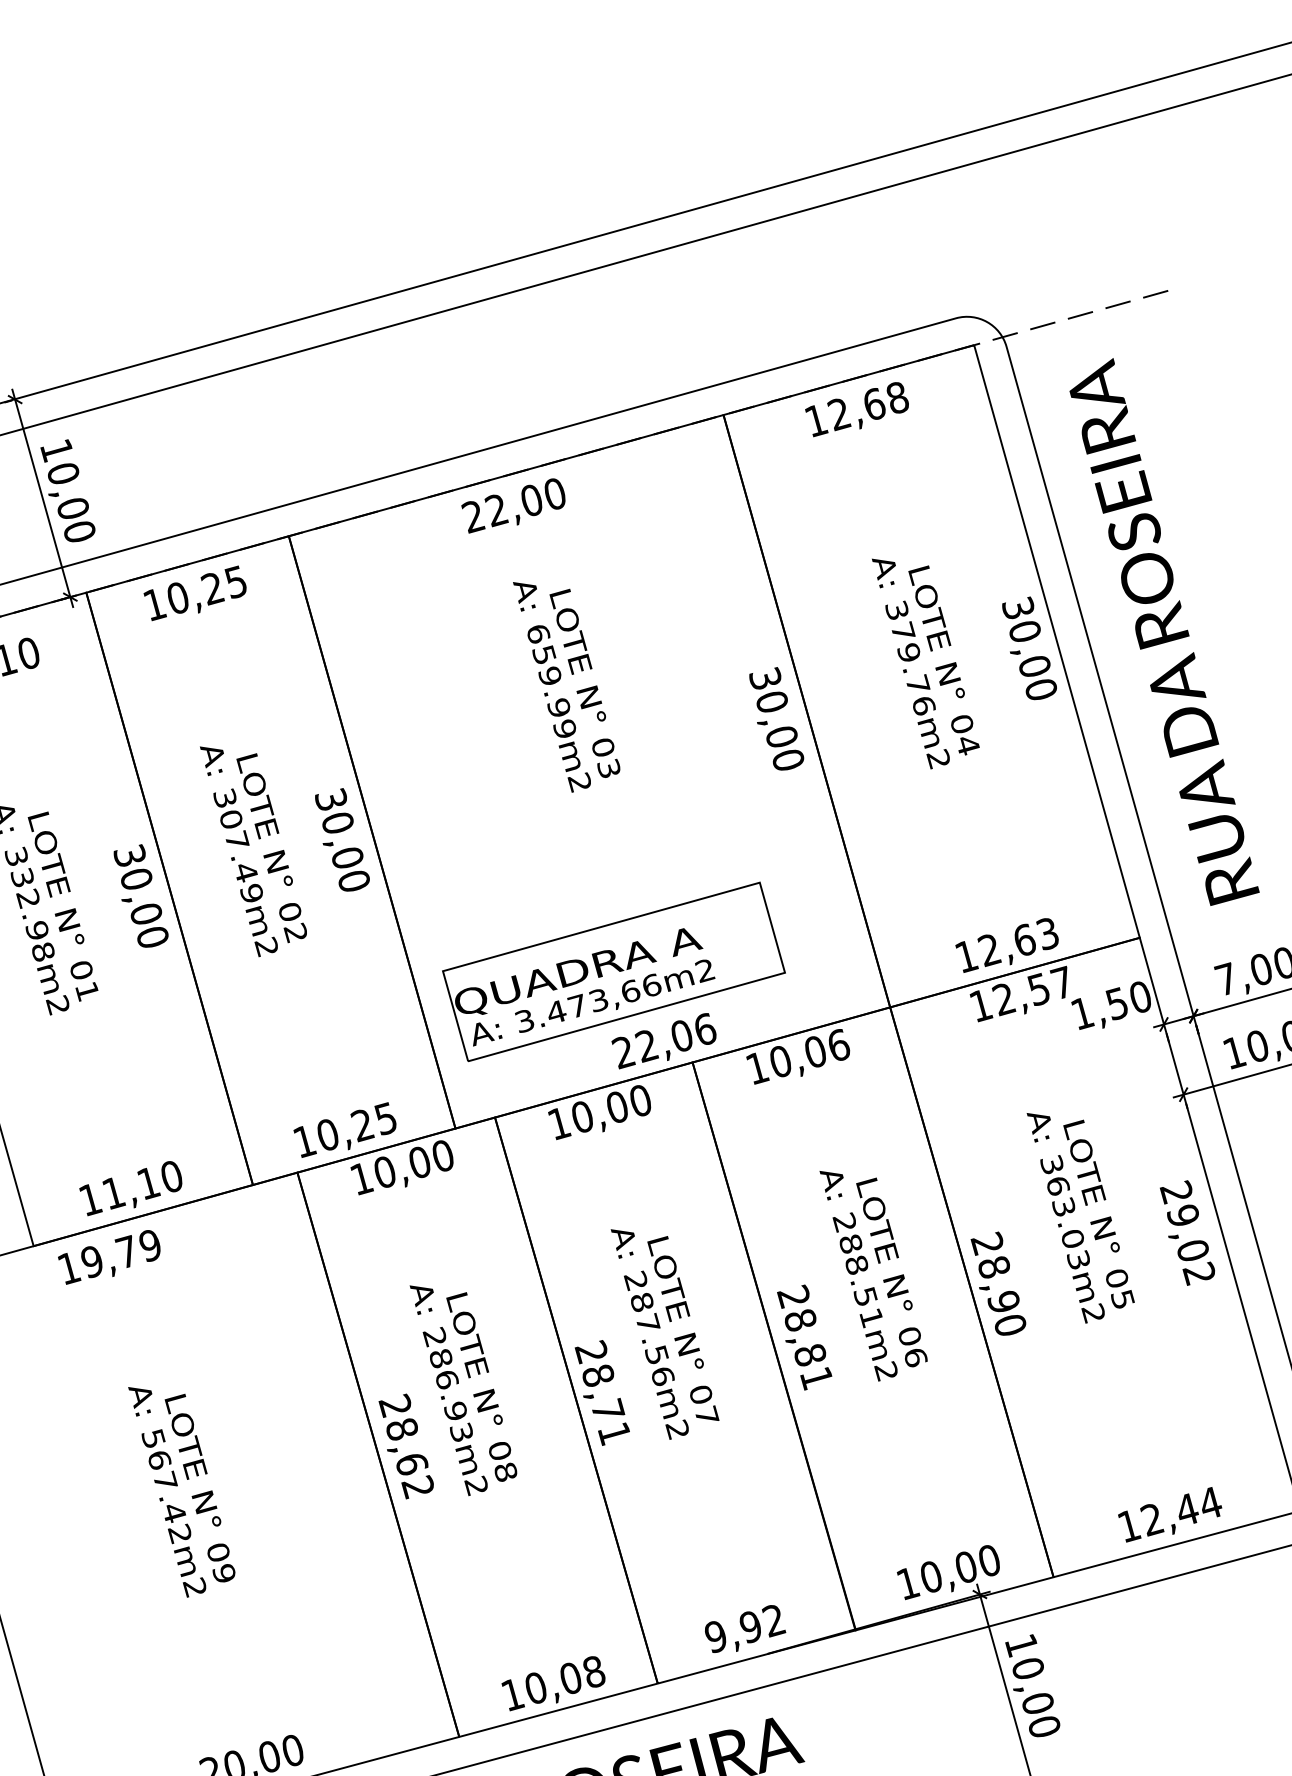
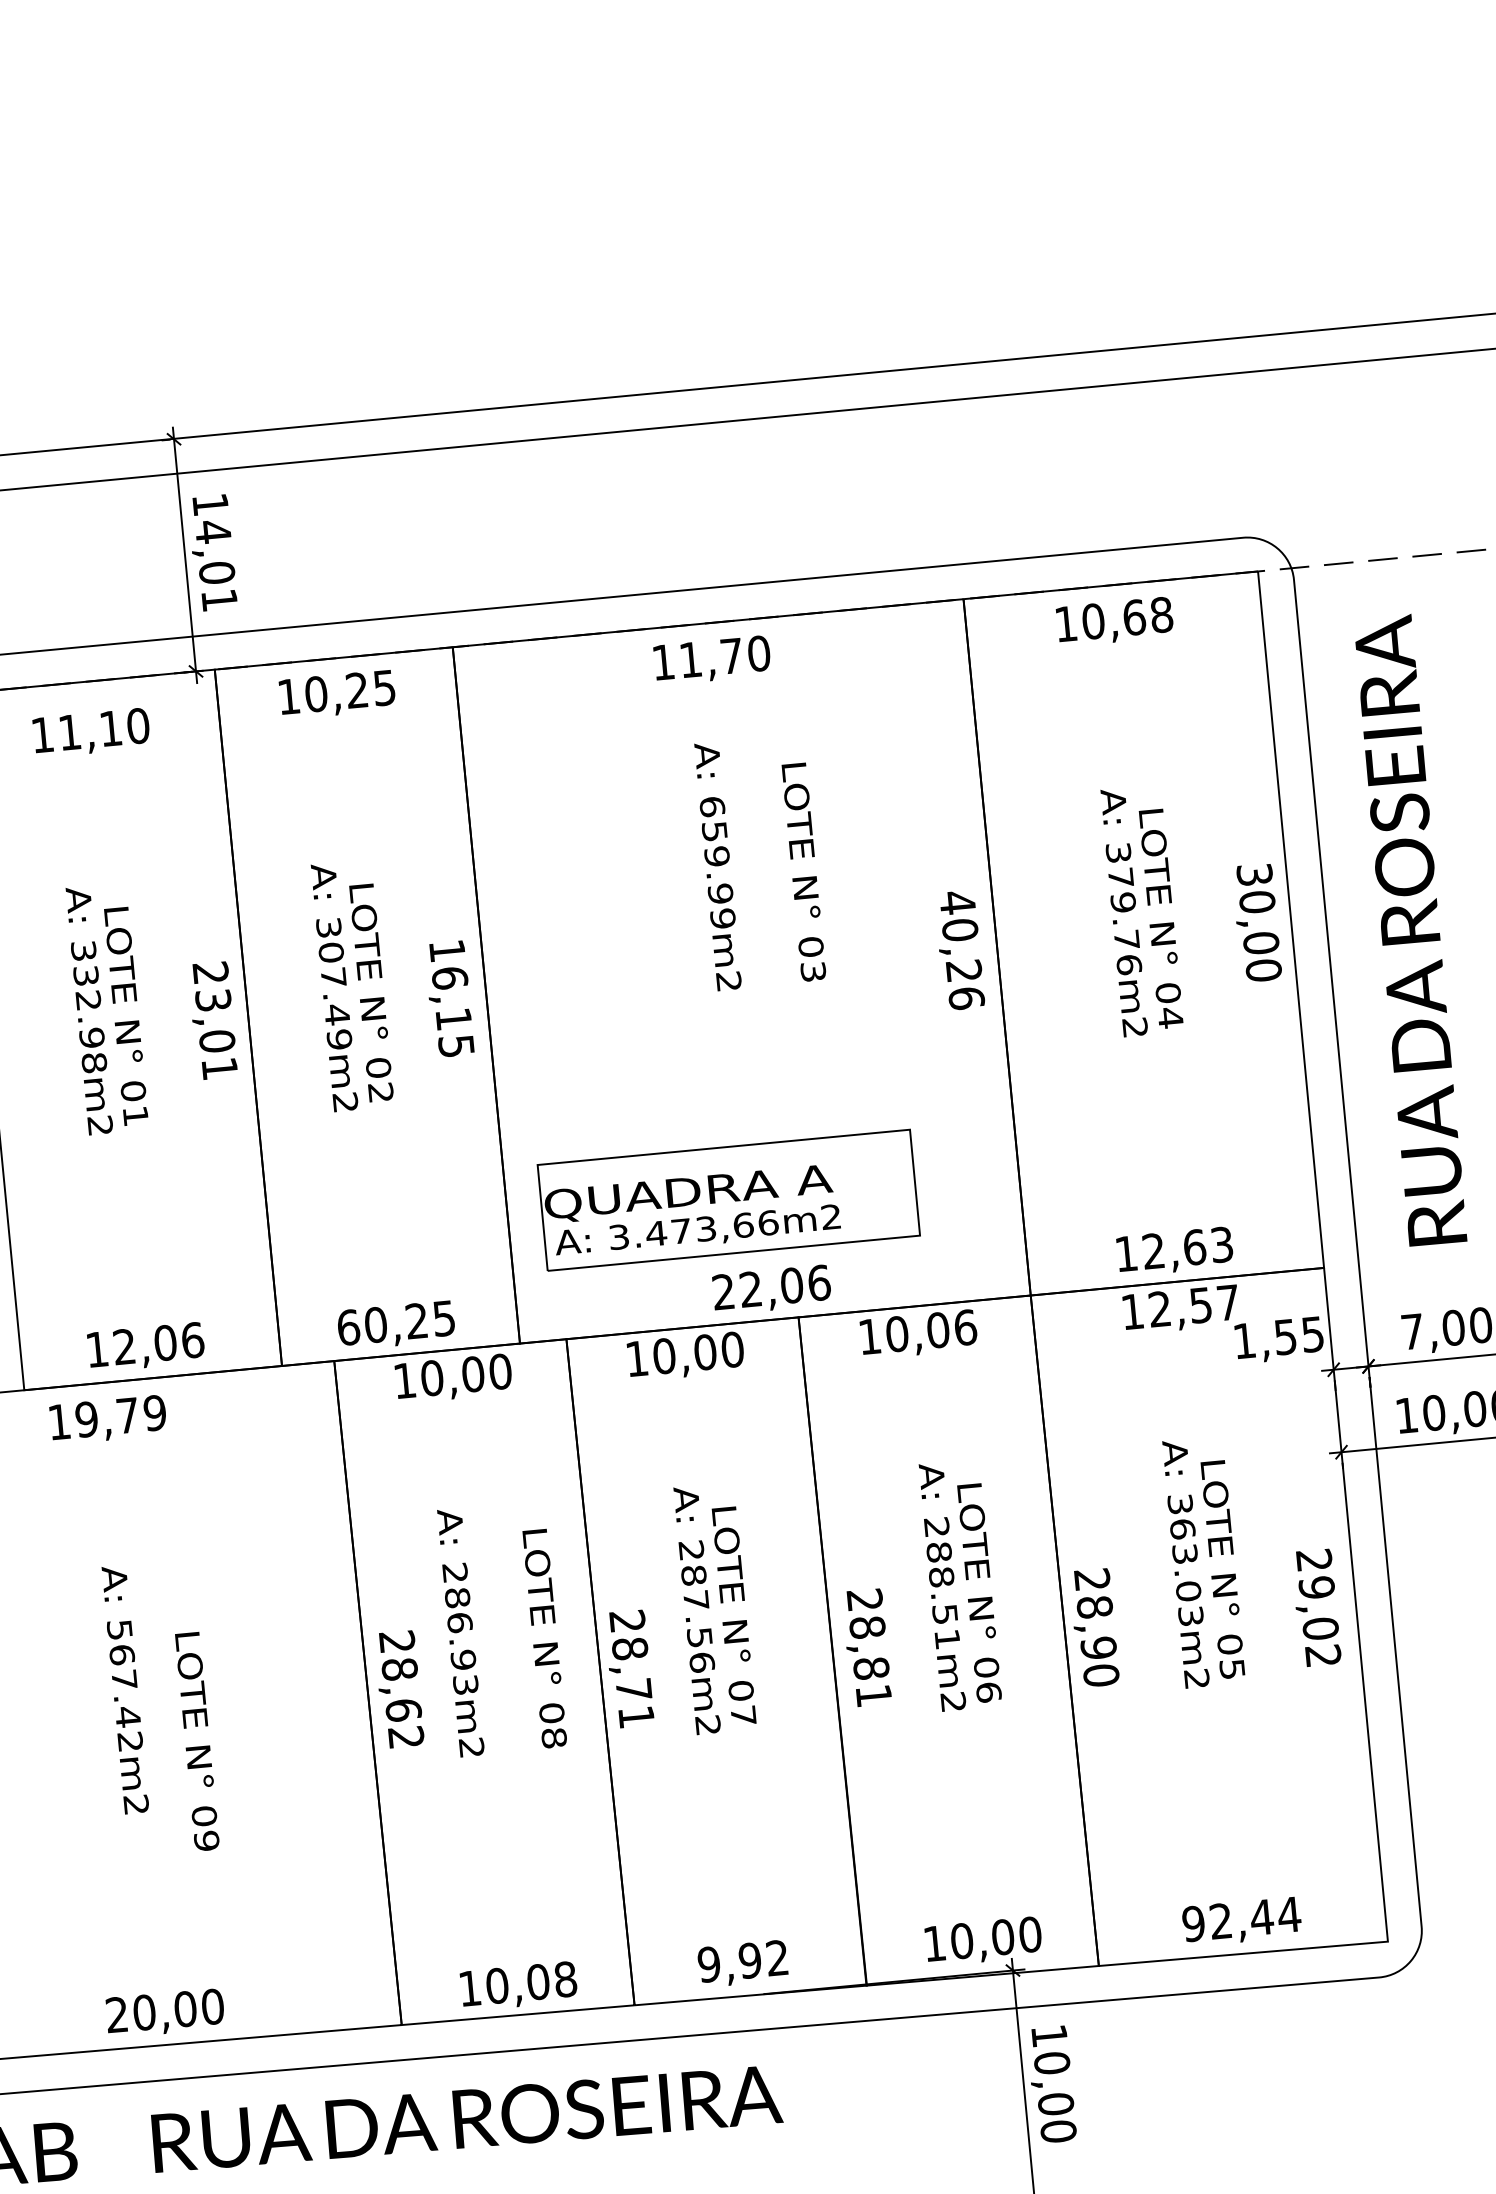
text: (838, 414) -> (1092, 621), 12,68 -> 10,68
text: (71, 503) -> (216, 566), 10,00 -> 14,01
text: (501, 507) -> (696, 658), 22,00 -> 11,70
text: (584, 683) -> (803, 871), moved
text: (777, 719) -> (962, 950), 30,00 -> 40,26
text: (342, 840) -> (451, 998), 30,00 -> 16,15
text: (140, 896) -> (214, 1020), 30,00 -> 23,01
text: (1140, 997) -> (1312, 1334), 1,50 -> 1,55
text: (305, 1141) -> (349, 1327), 10,25 -> 60,25
text: (142, 1184) -> (158, 1343), 11,10 -> 12,06
text: (481, 1387) -> (544, 1638), moved
text: (200, 1488) -> (197, 1740), moved
text: (1128, 1525) -> (1193, 1923), 12,44 -> 92,44

